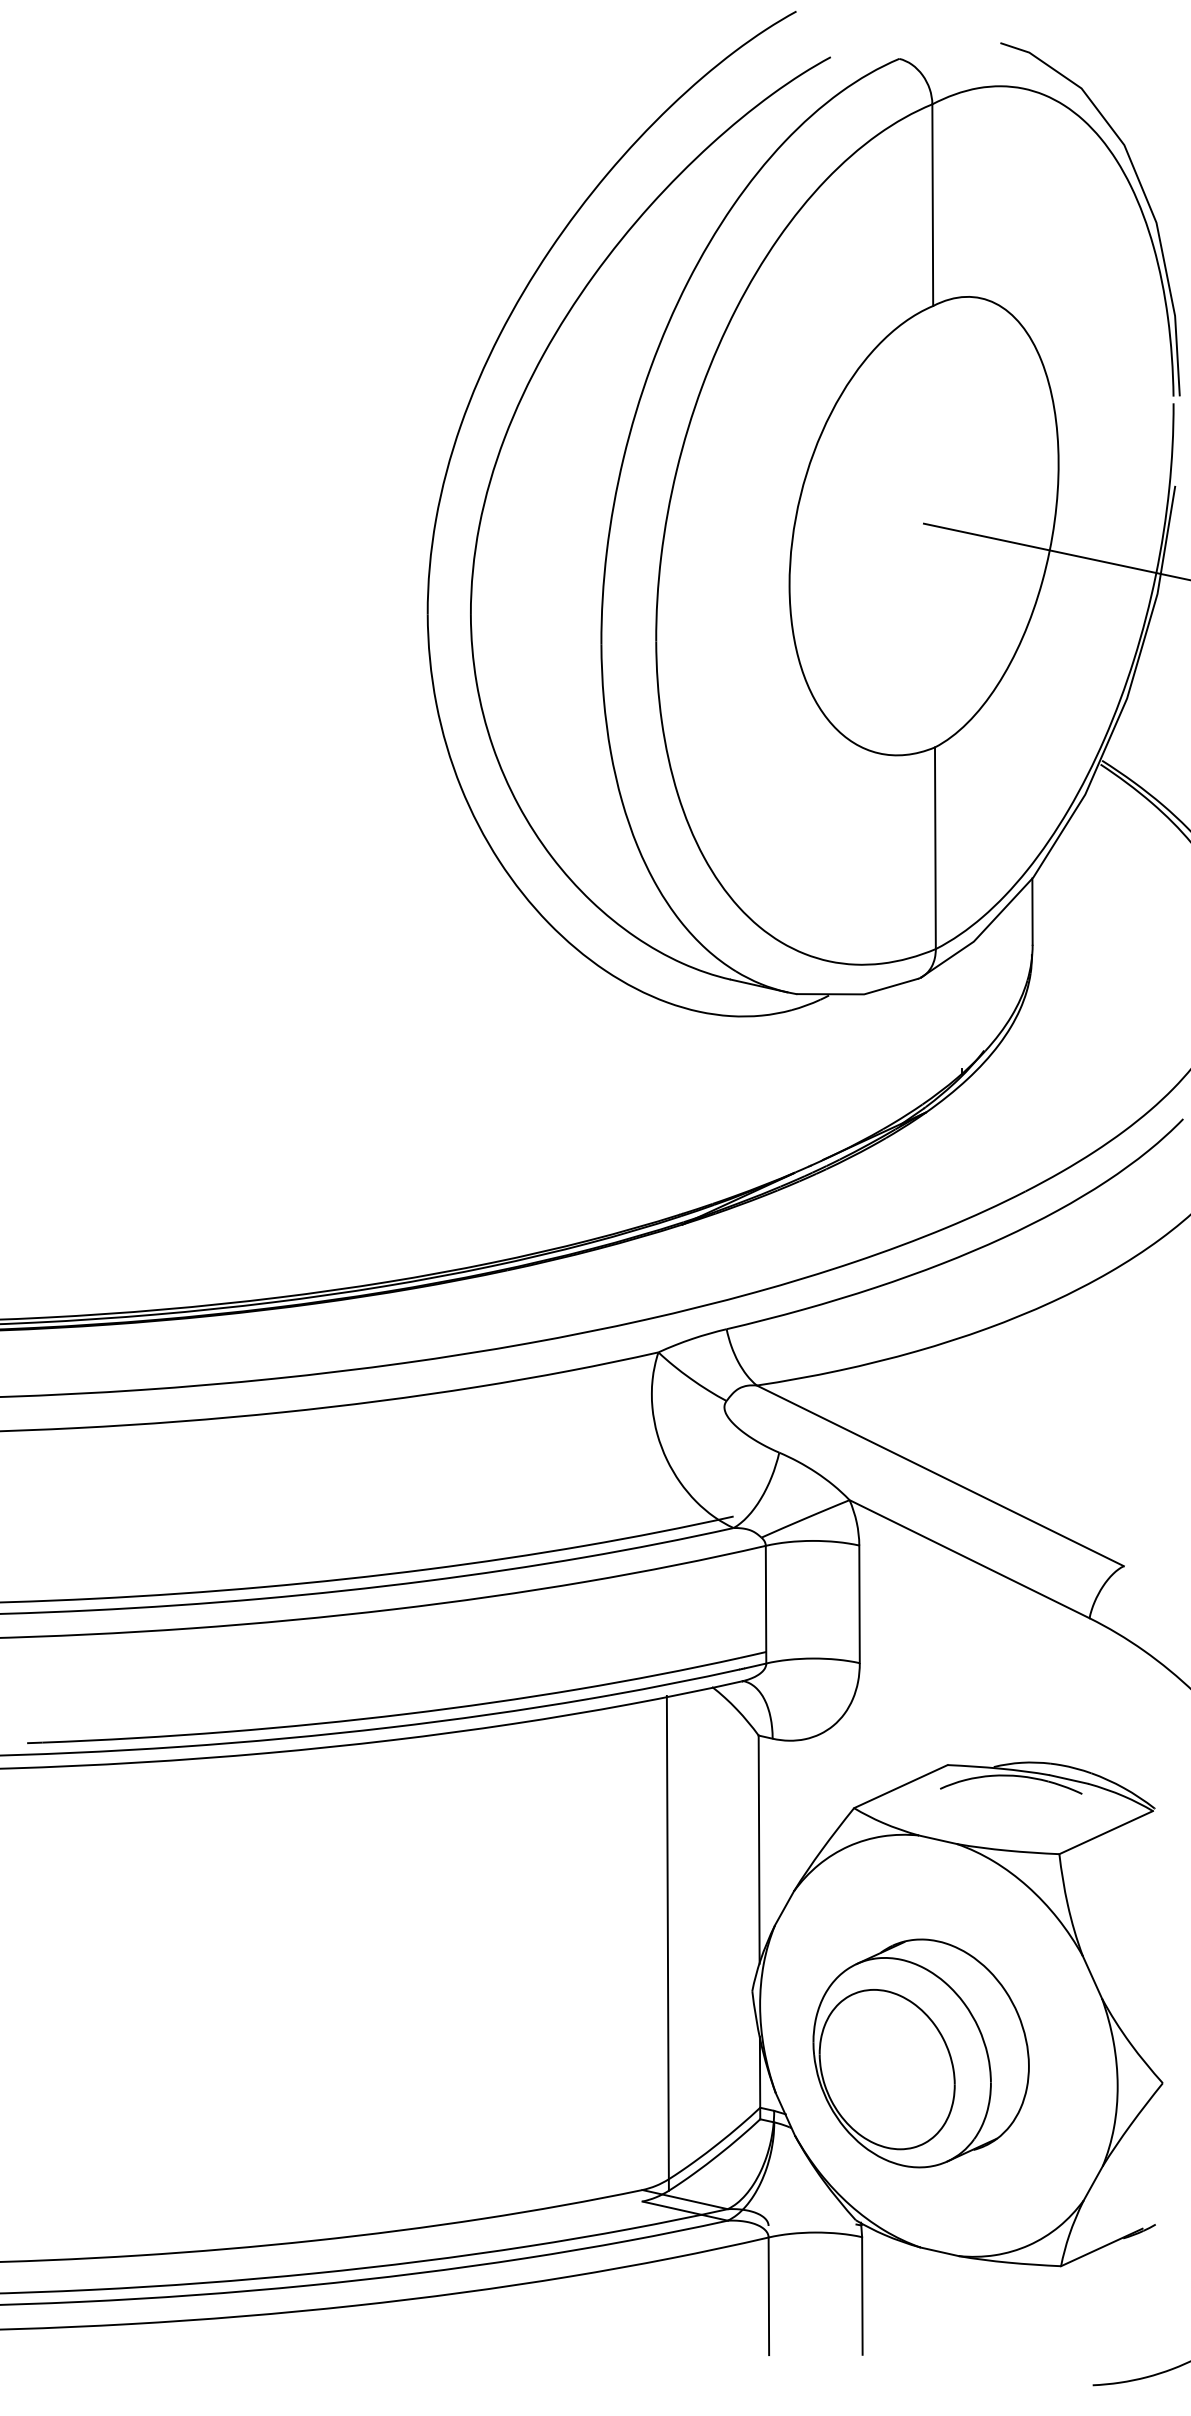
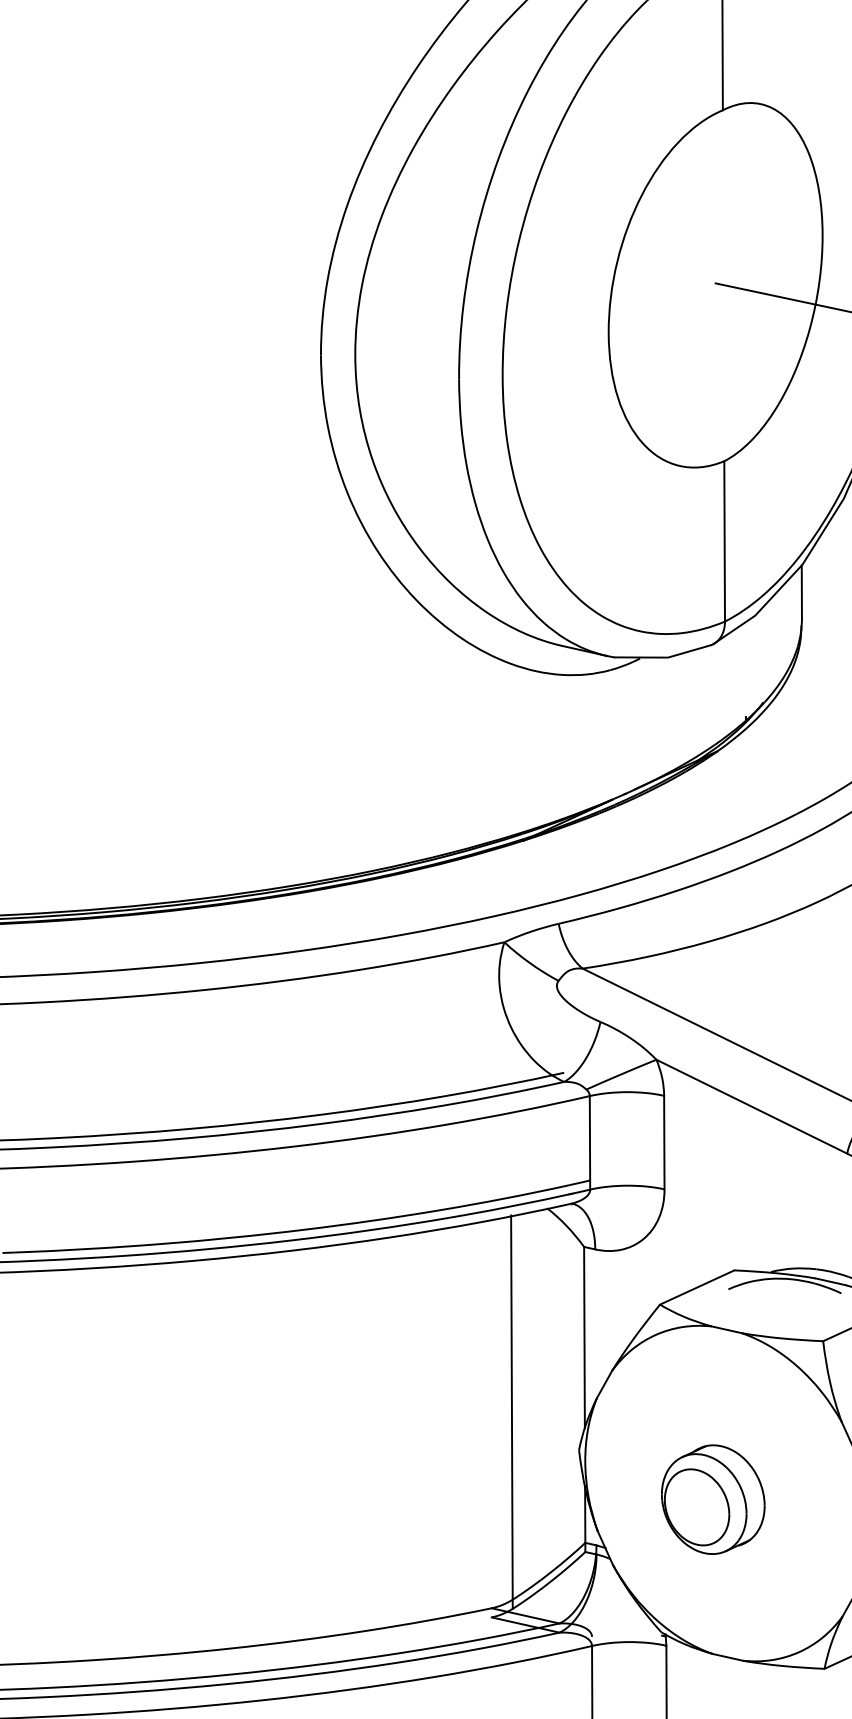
part: (920, 2053) -> (712, 1499), size x0.6

